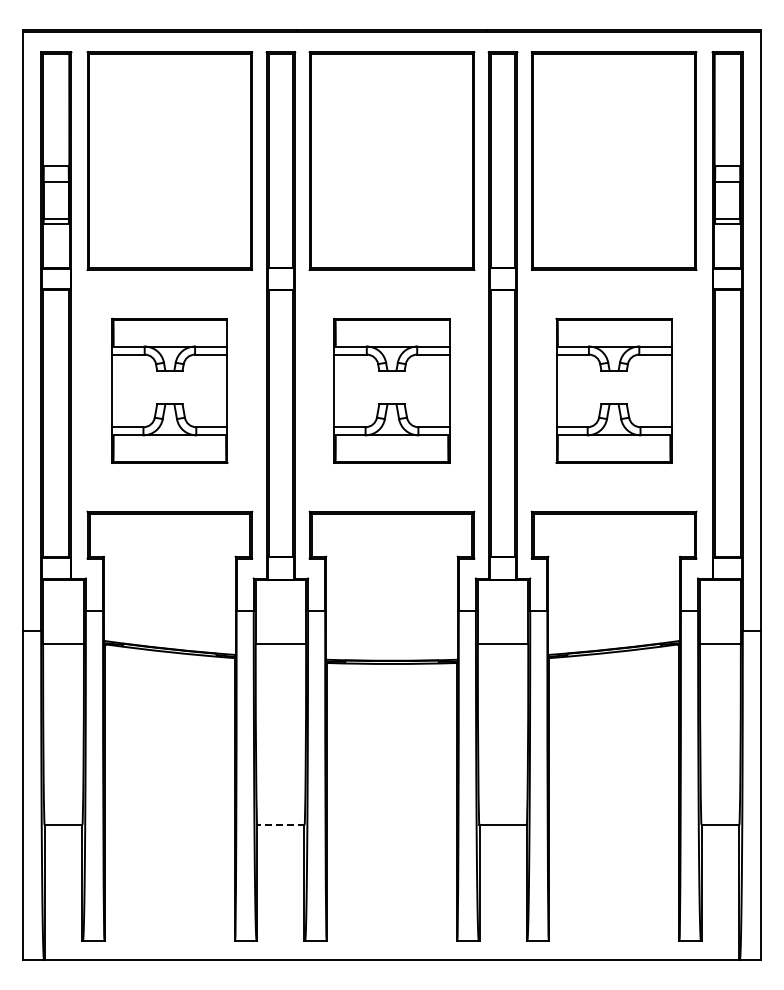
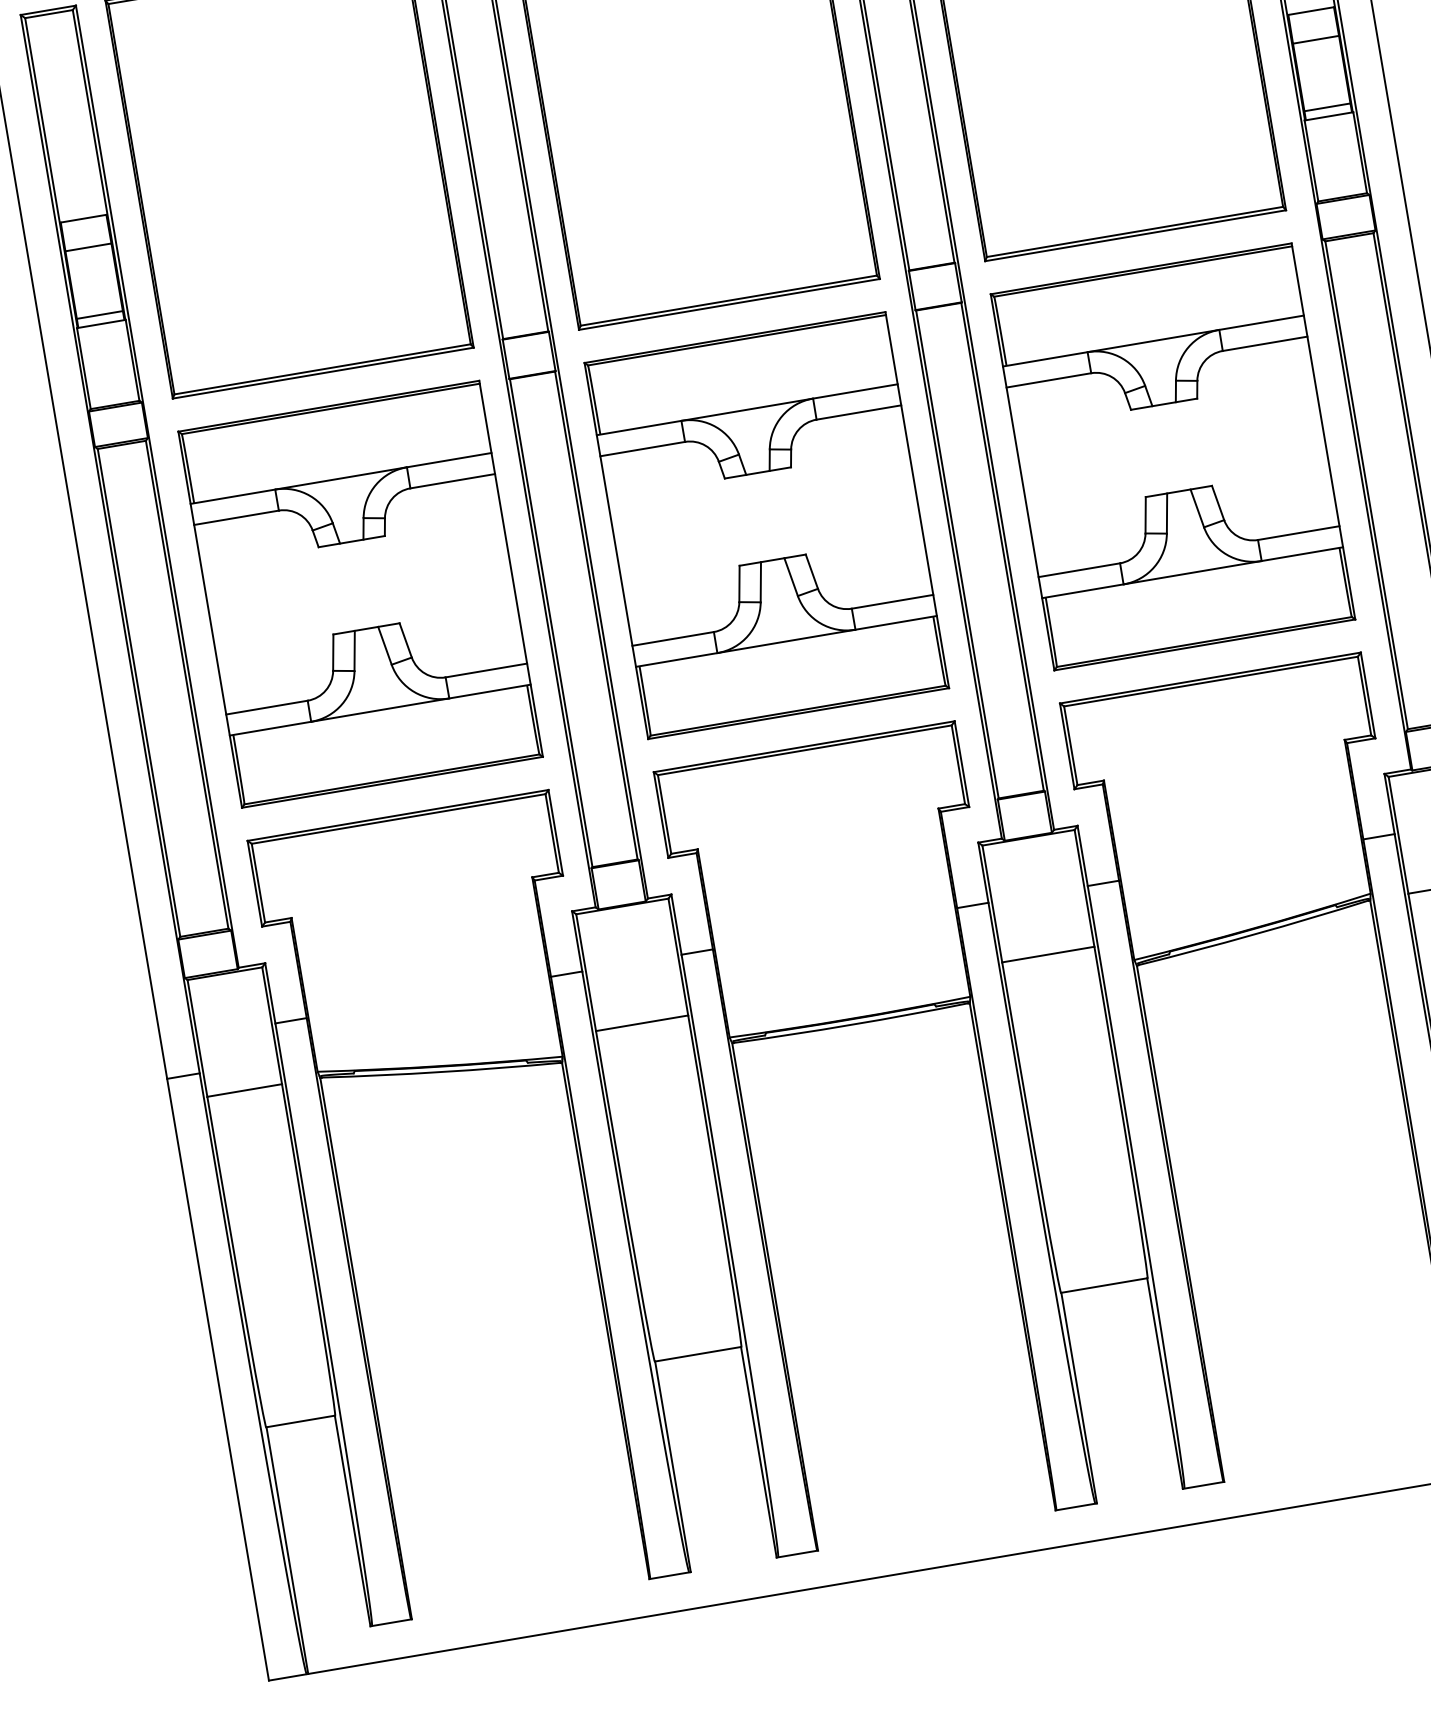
part: (169, 390) -> (359, 593), size x1.43
part: (391, 390) -> (765, 524), size x1.43
part: (613, 390) -> (1171, 456), size x1.43
line: (280, 825) -> (697, 1354), dashed -> solid

